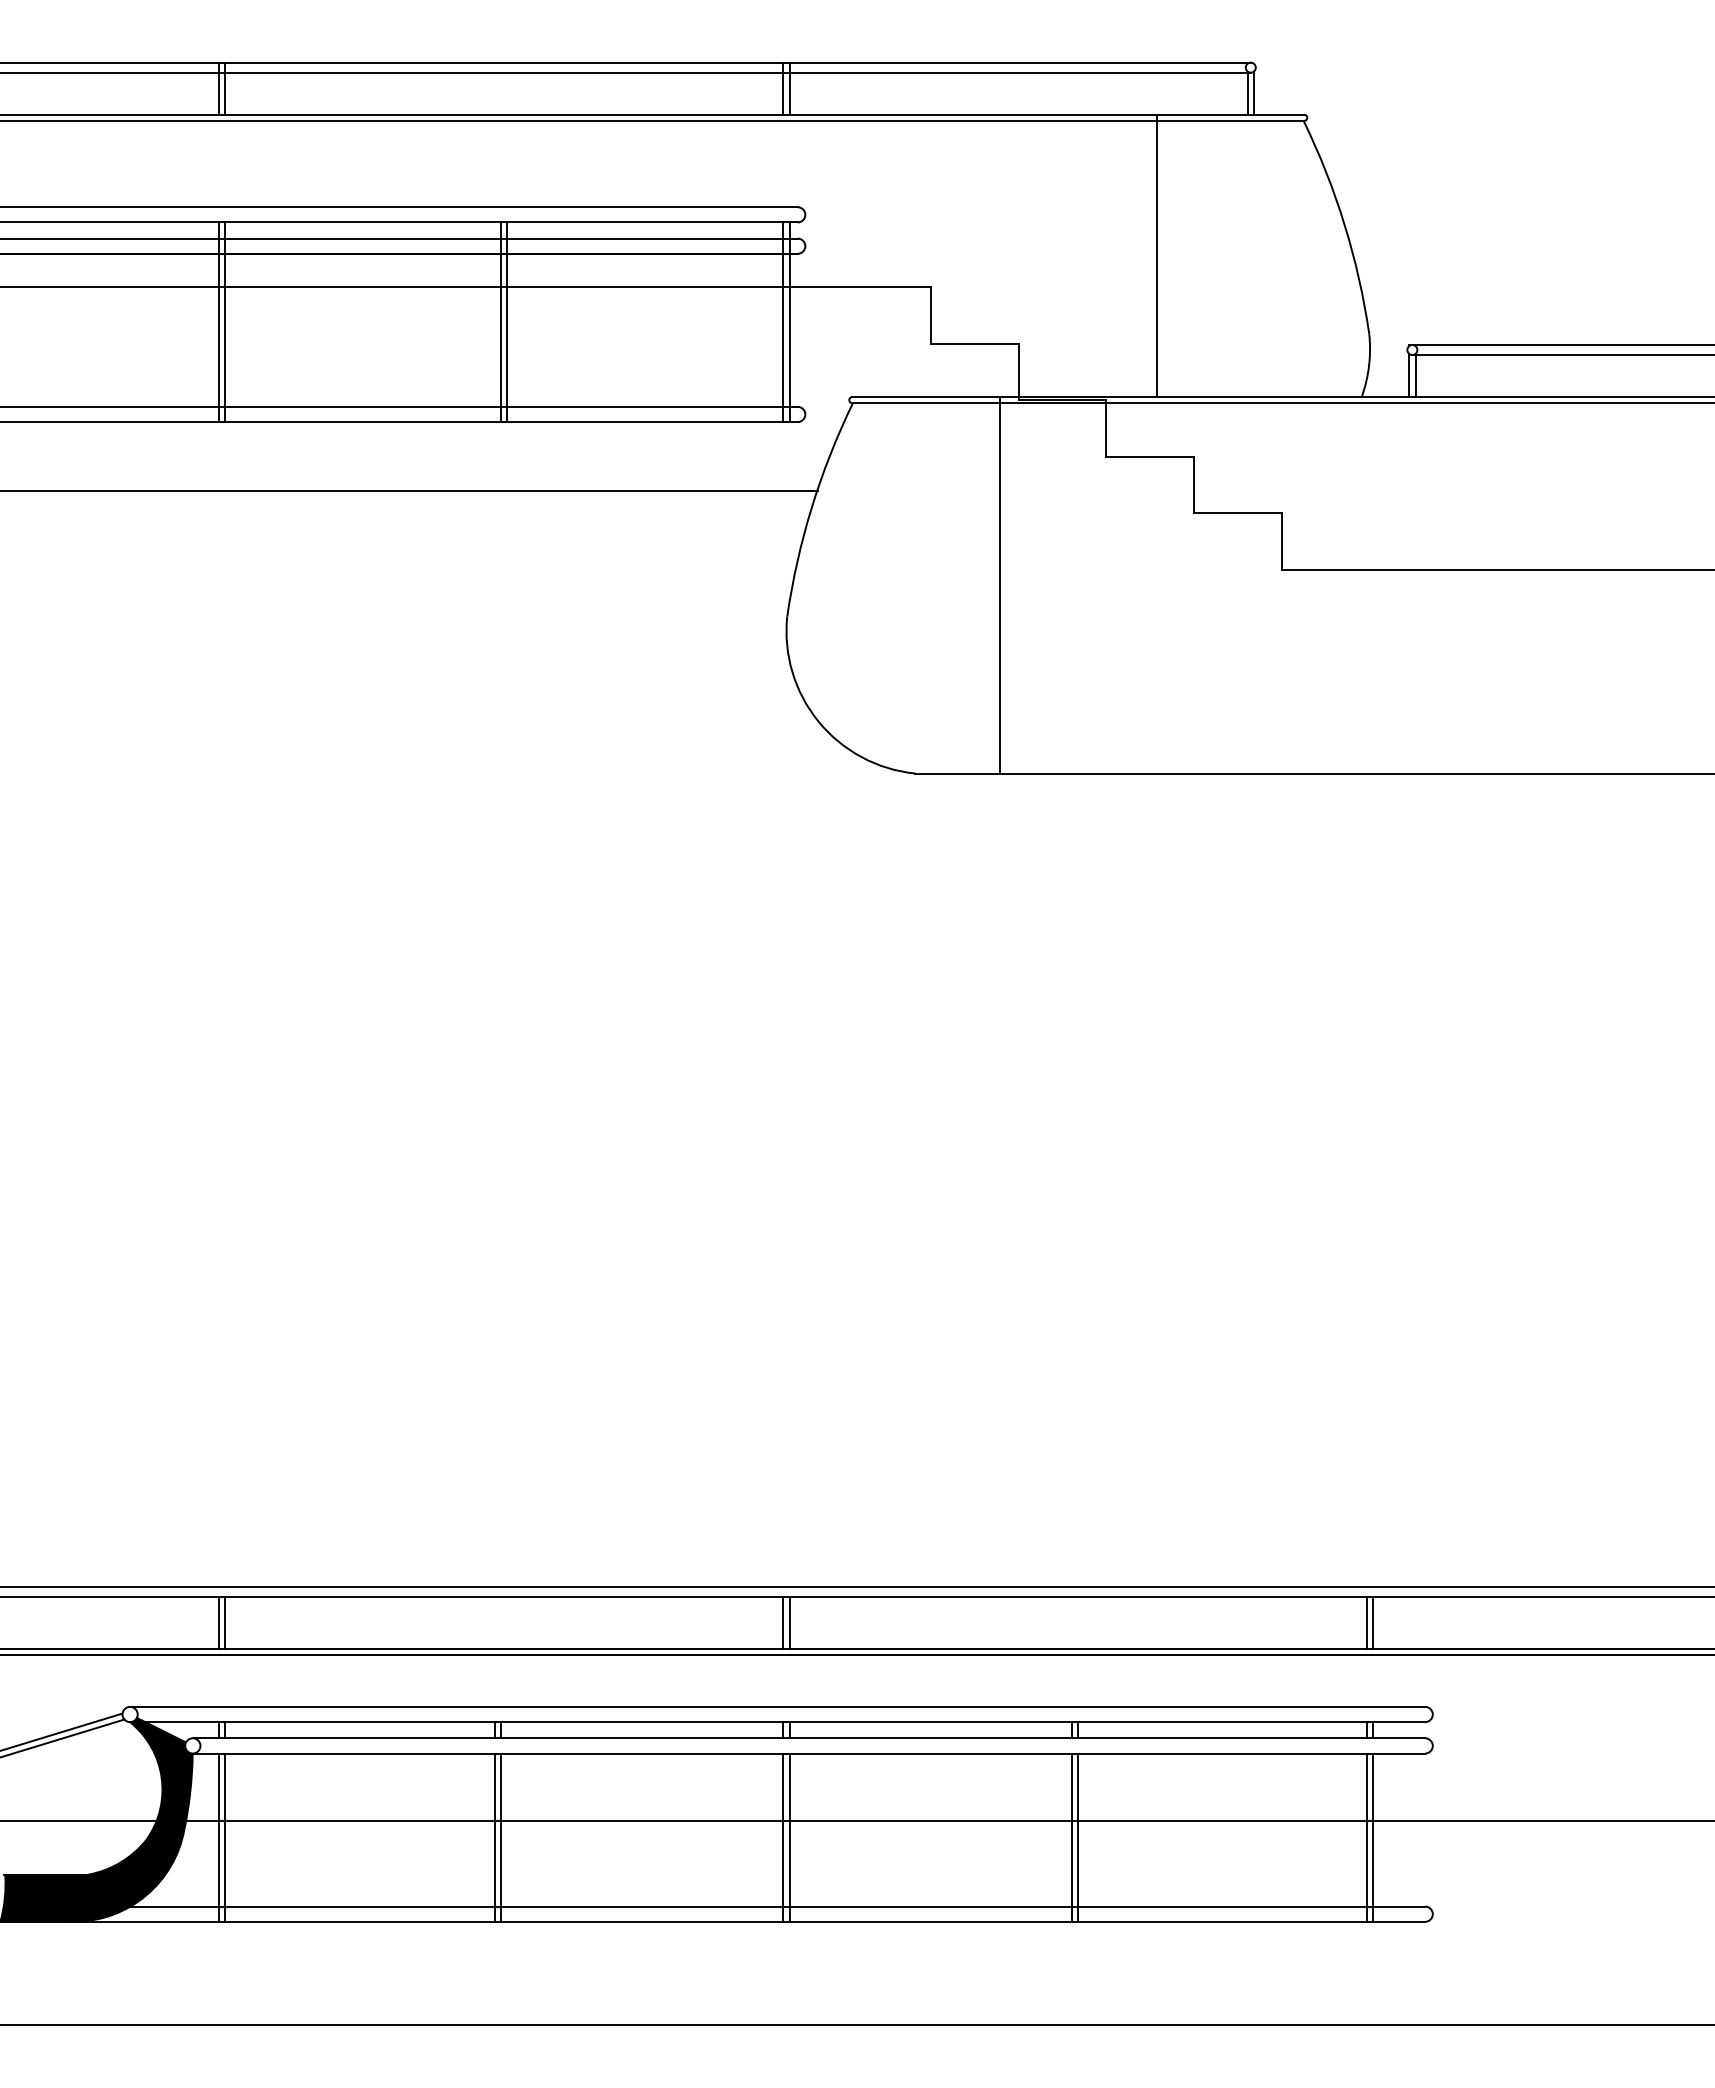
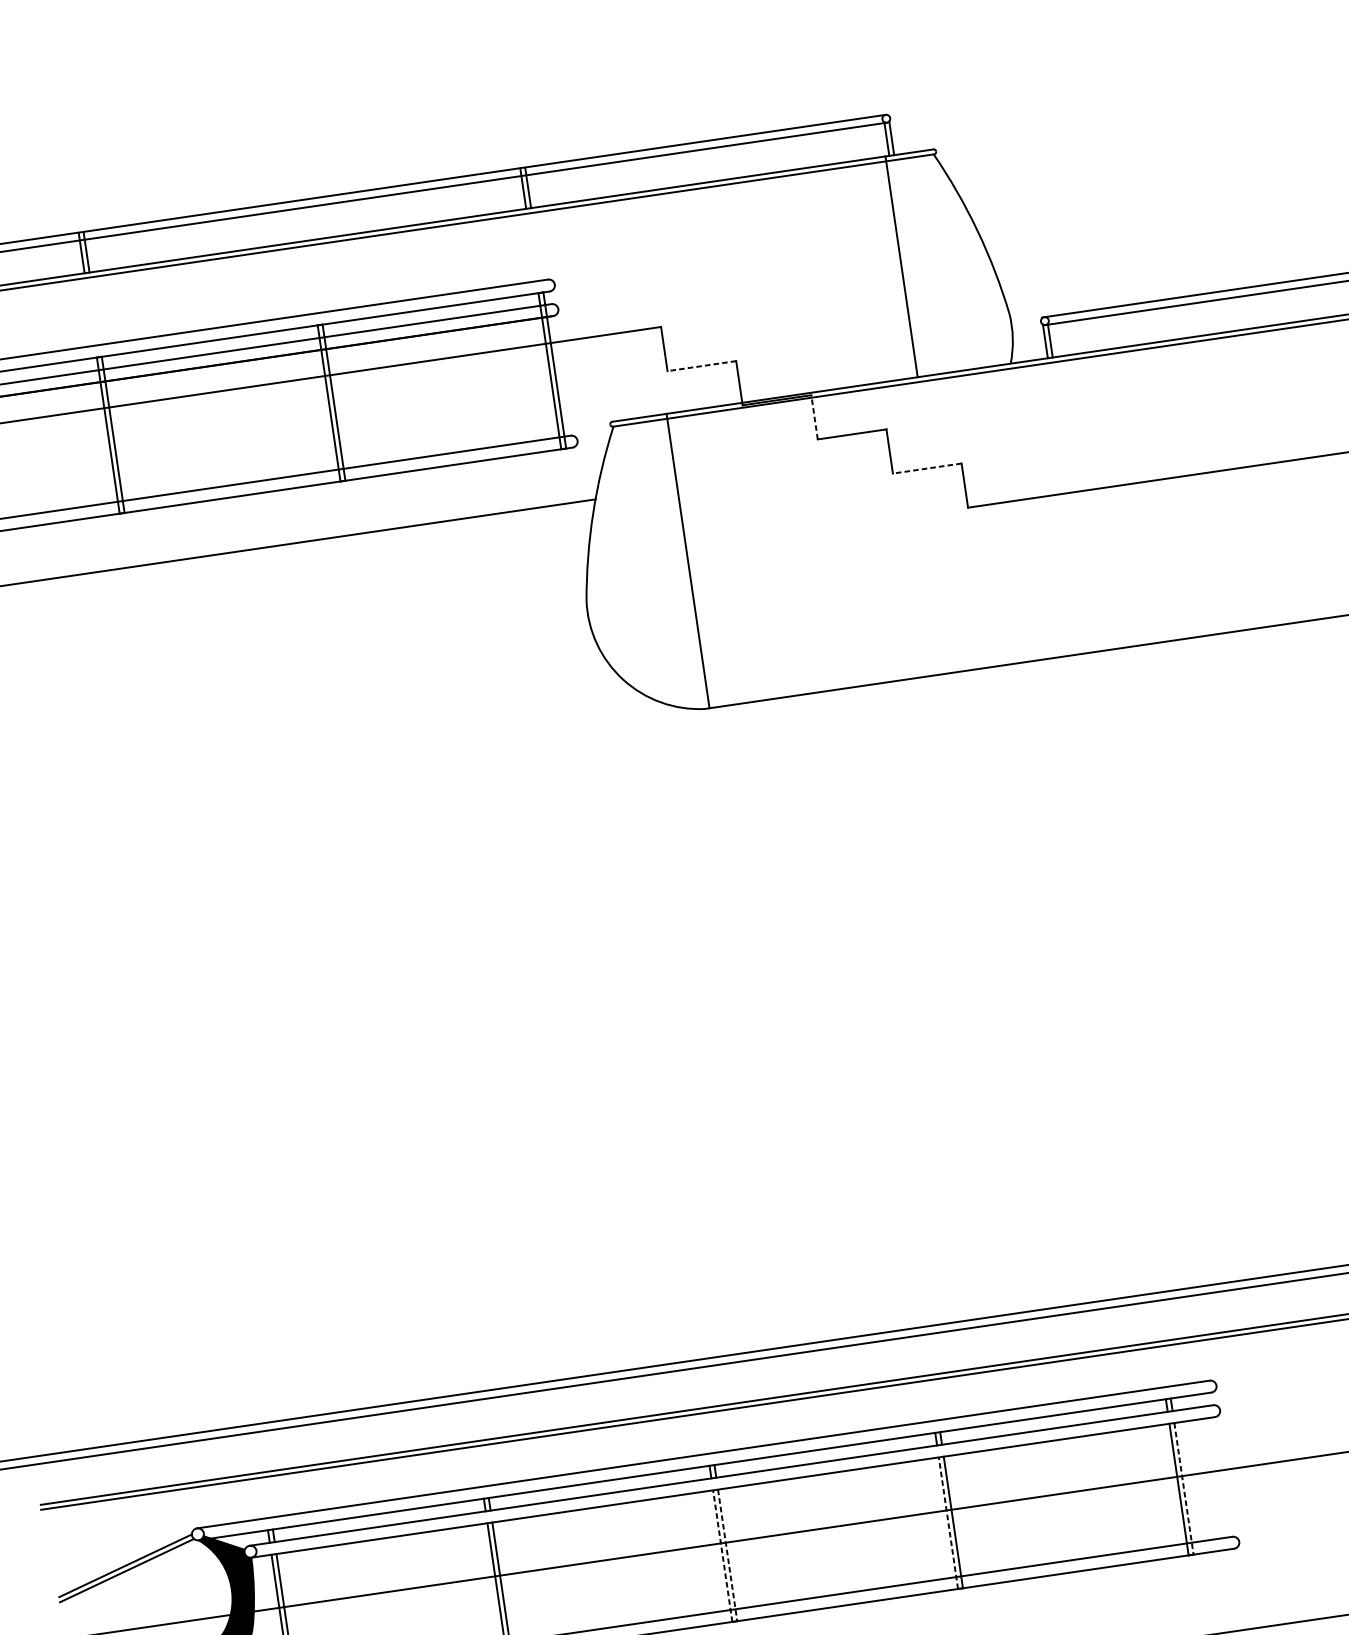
line: (1156, 255) -> (901, 266), moved
line: (974, 343) -> (701, 366), solid -> dashed
line: (1106, 427) -> (814, 416), solid -> dashed
line: (1238, 513) -> (927, 468), solid -> dashed
line: (999, 585) -> (687, 561), moved
line: (218, 1622) -> (256, 1452), removed
line: (224, 1622) -> (261, 1451), removed
line: (783, 1622) -> (698, 1387), removed
line: (789, 1622) -> (703, 1387), removed
line: (1366, 1622) -> (1154, 1321), removed
line: (1373, 1622) -> (1159, 1320), removed
line: (783, 1837) -> (722, 1555), solid -> dashed
line: (1072, 1837) -> (948, 1523), solid -> dashed
line: (789, 1838) -> (727, 1556), solid -> dashed
line: (1373, 1838) -> (1184, 1489), solid -> dashed

